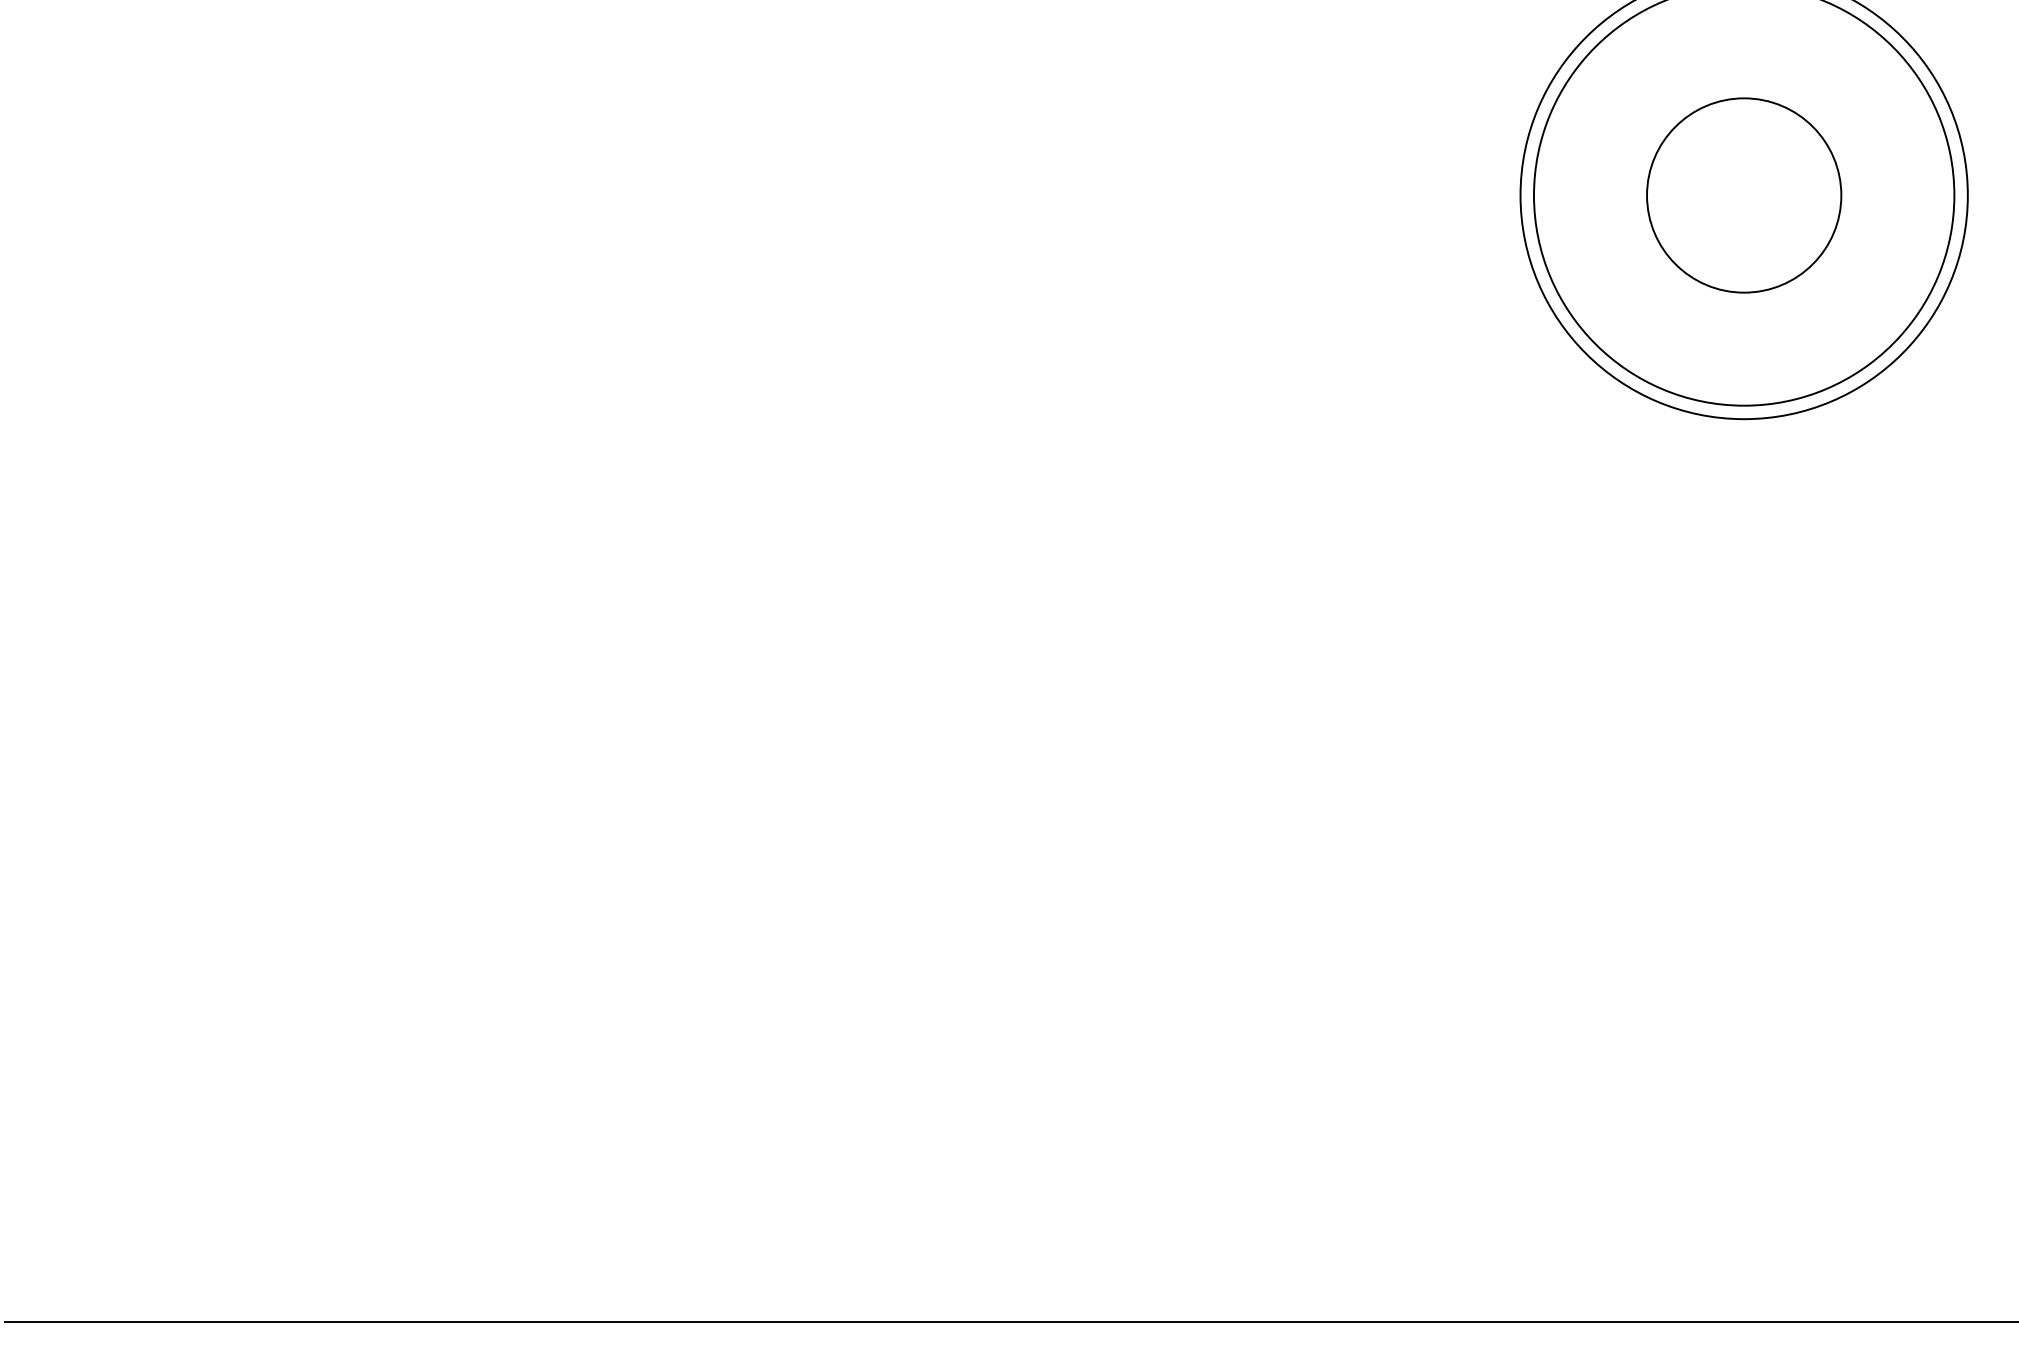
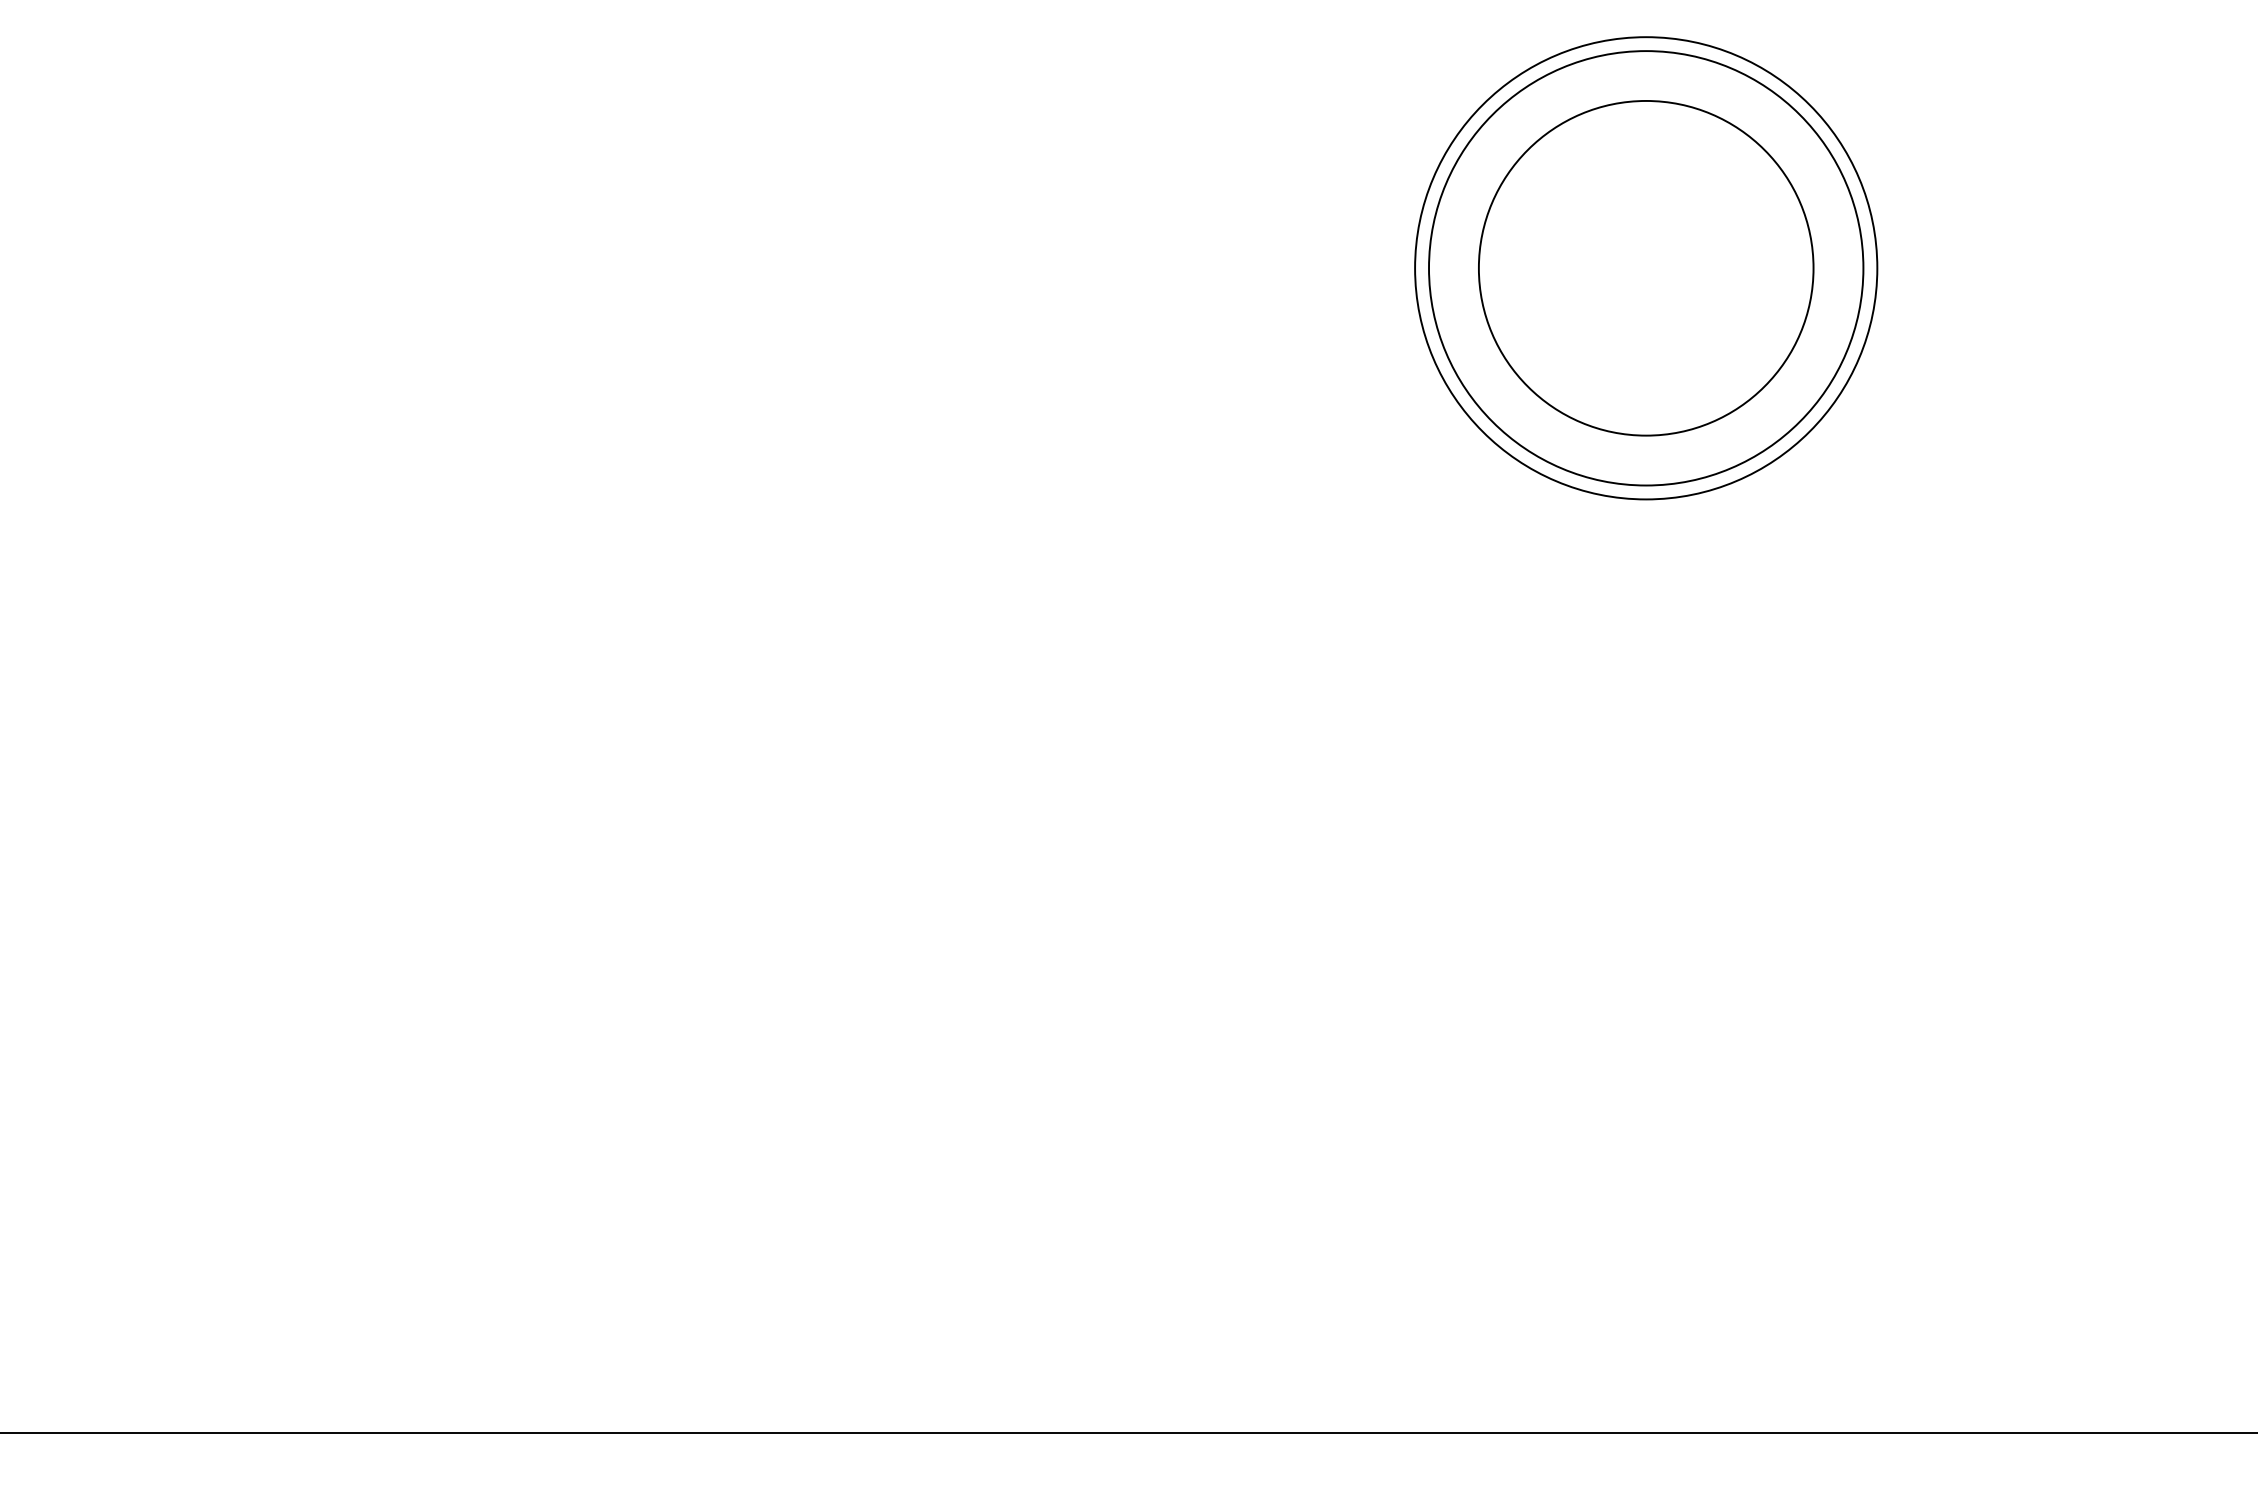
circle: (1743, 194) -> (1645, 267), size x1.67

